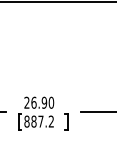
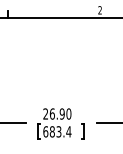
text: (39, 121) -> (57, 131), 887.2 -> 683.4

